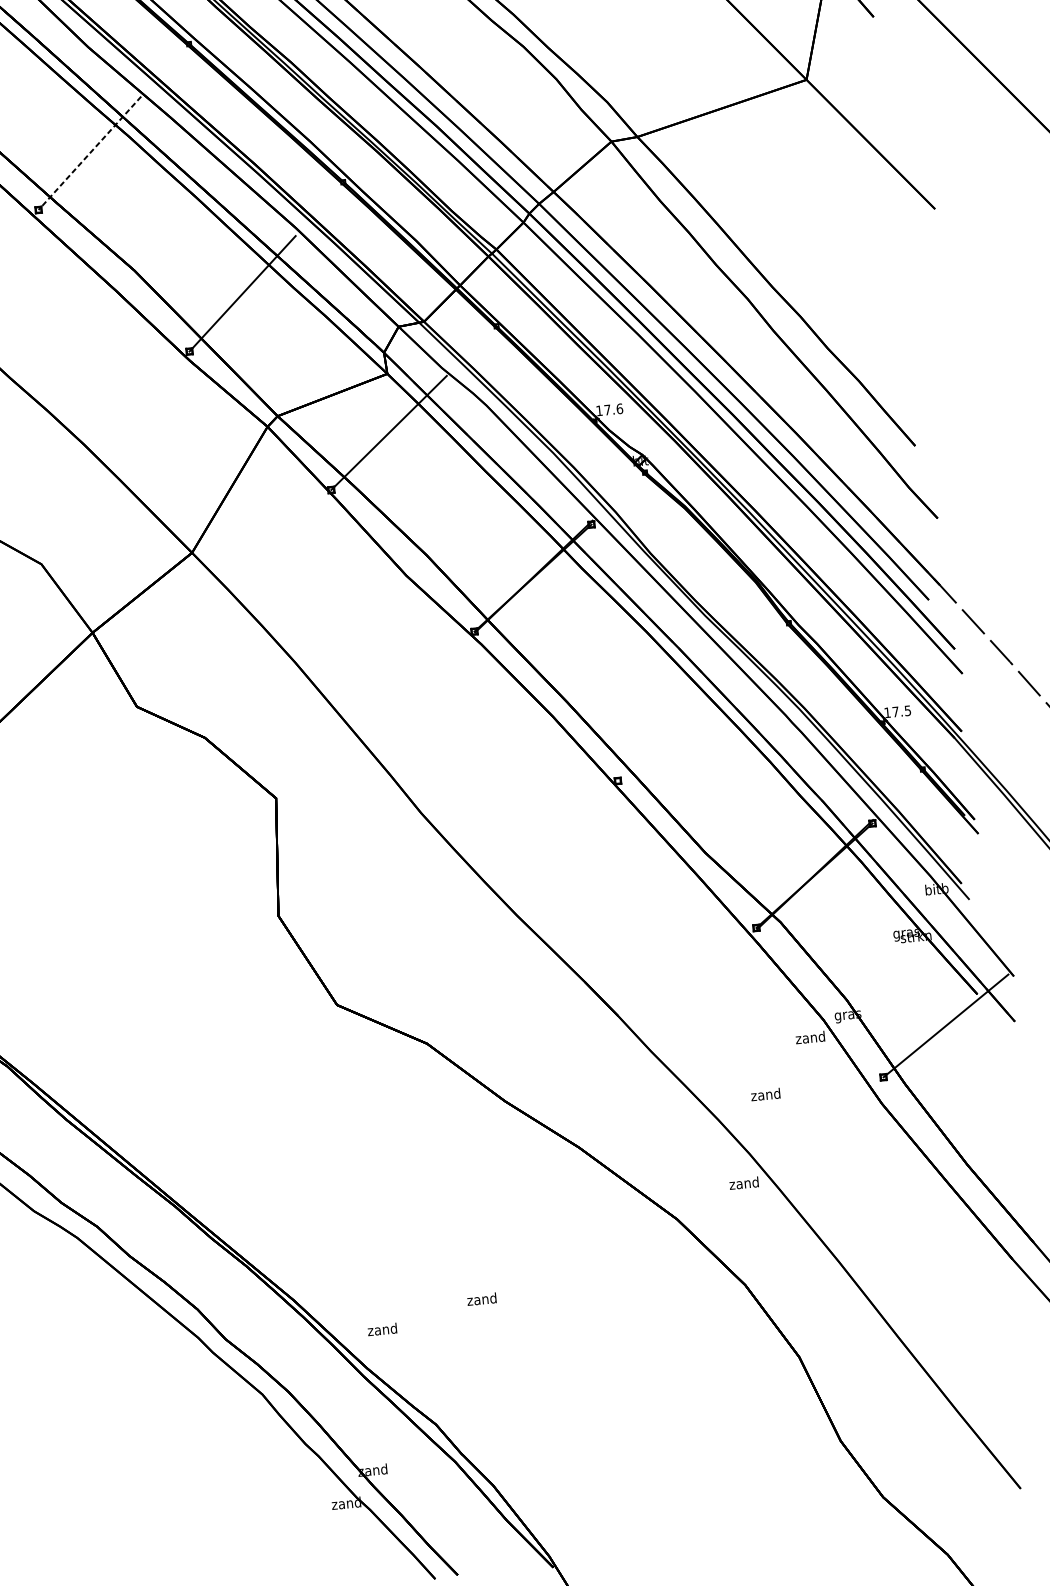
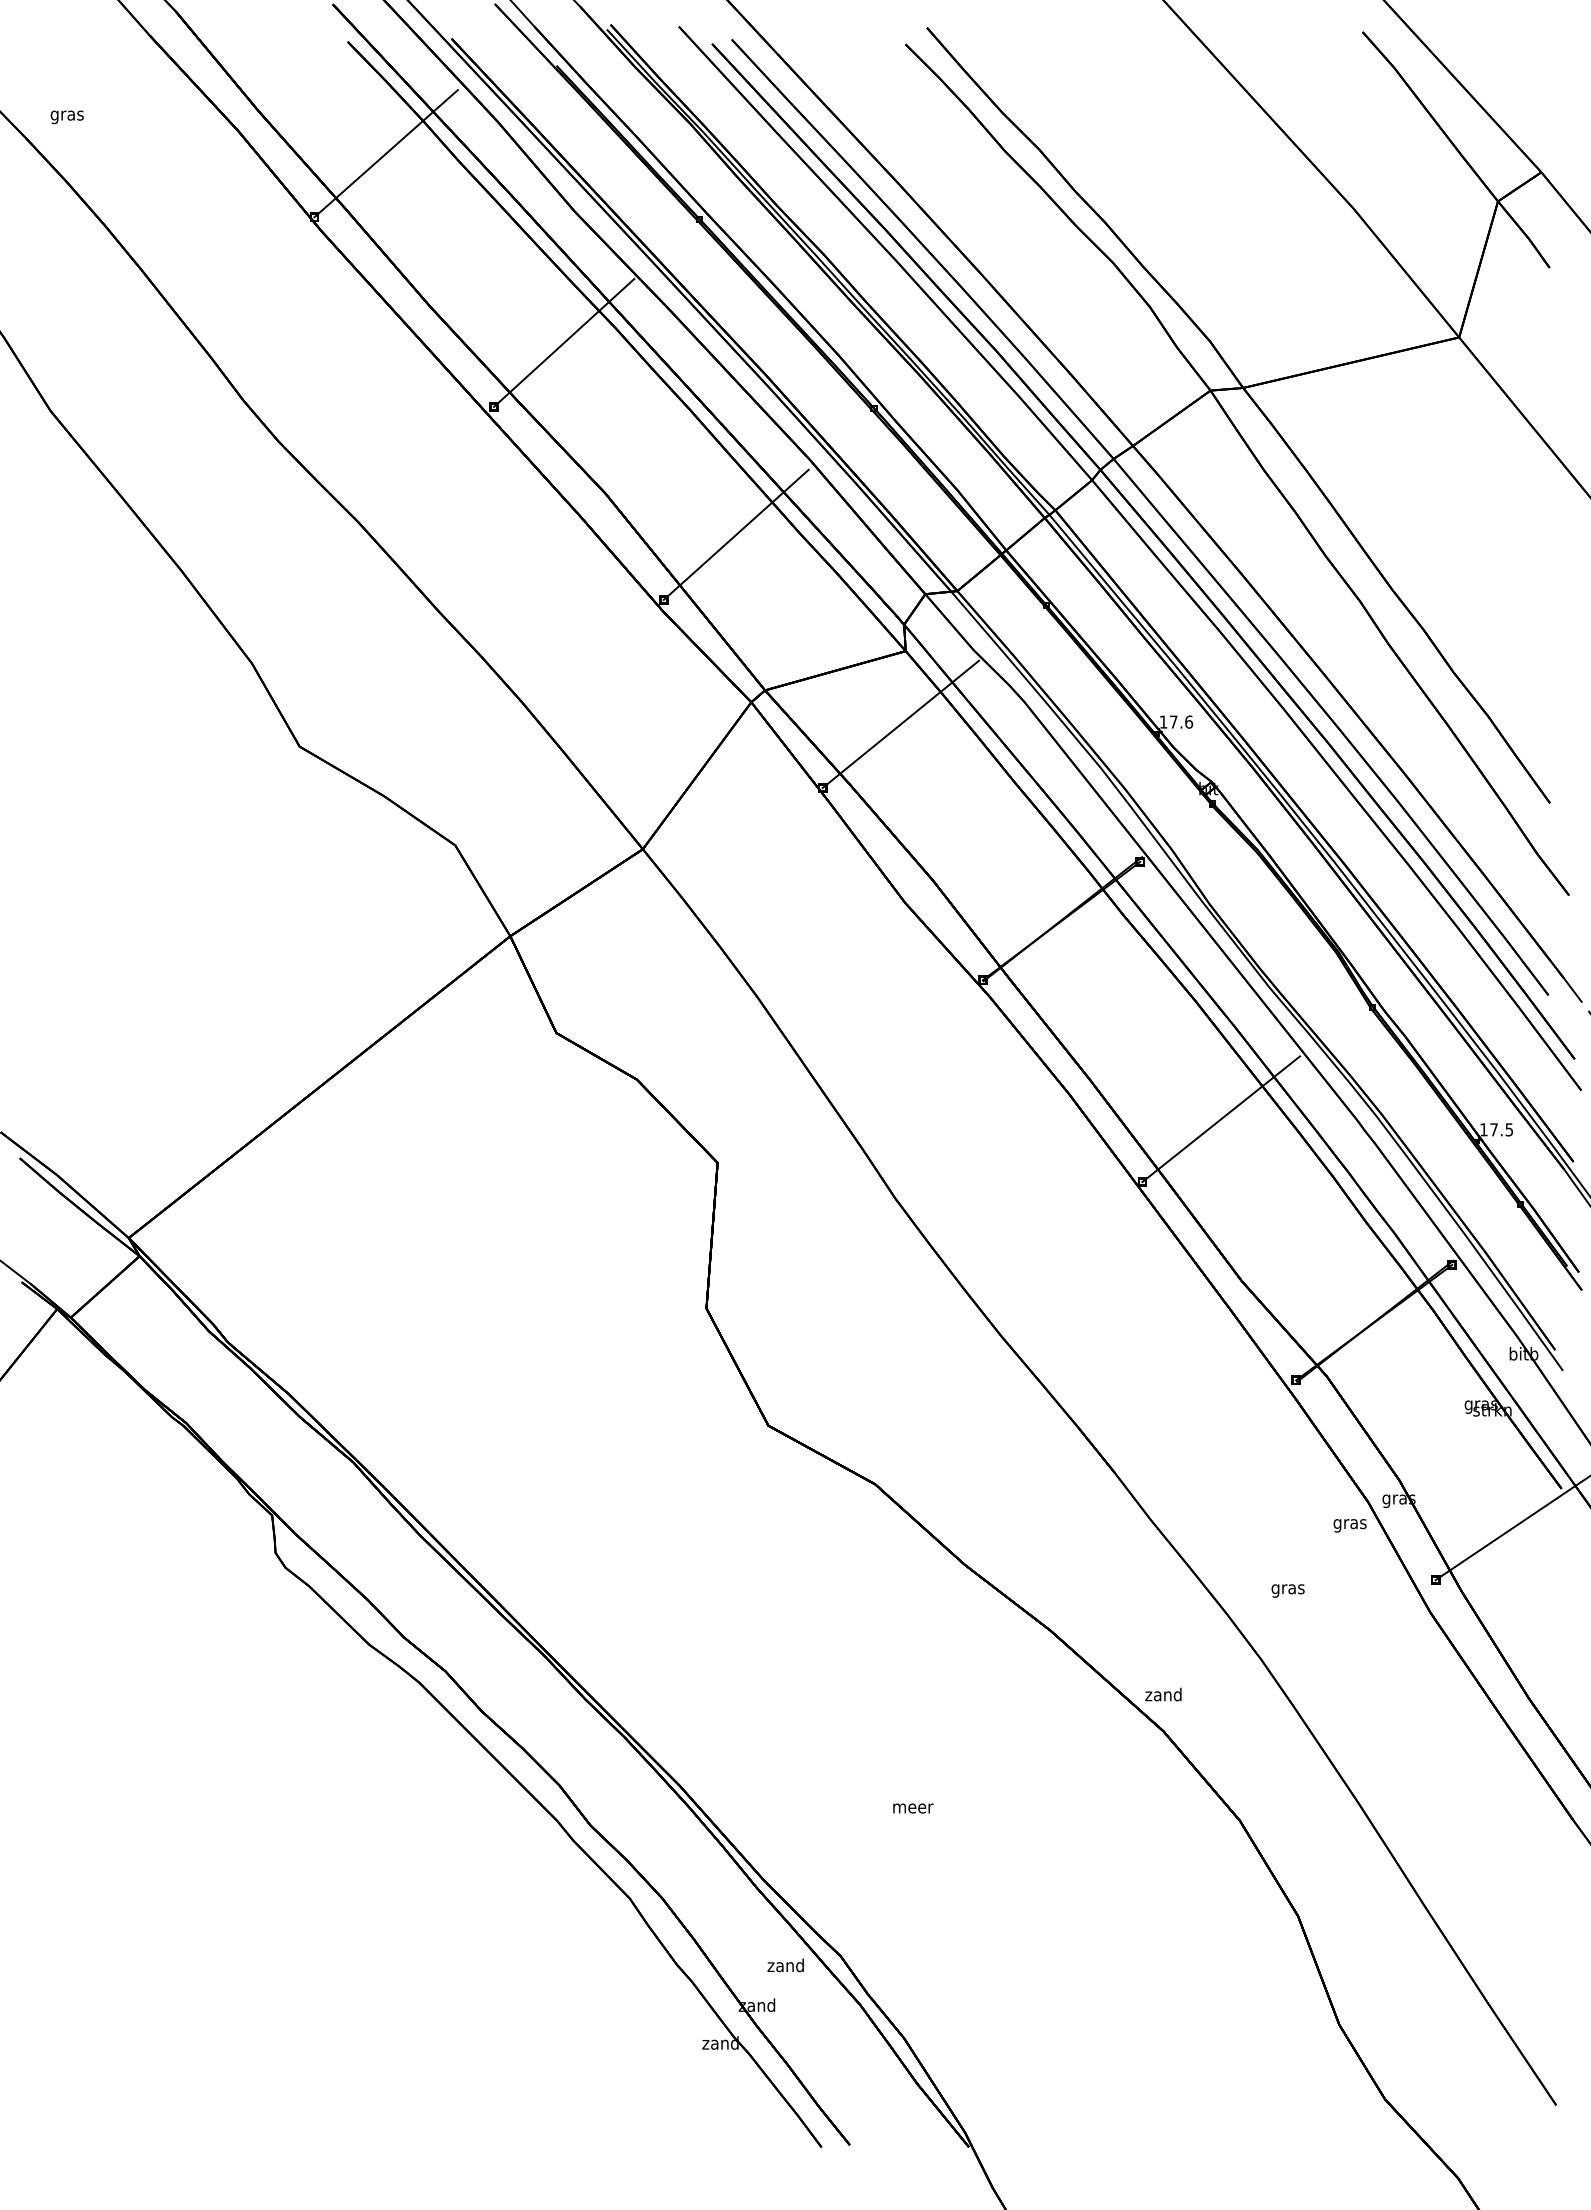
line: (90, 152) -> (564, 342), dashed -> solid
line: (676, 724) -> (1221, 1119), added
text: (810, 1038) -> (1349, 1523), zand -> gras
text: (765, 1095) -> (1287, 1588), zand -> gras
text: (744, 1183) -> (1163, 1694), moved
text: (482, 1298) -> (913, 1806), zand -> meer
text: (382, 1329) -> (785, 1965), moved

